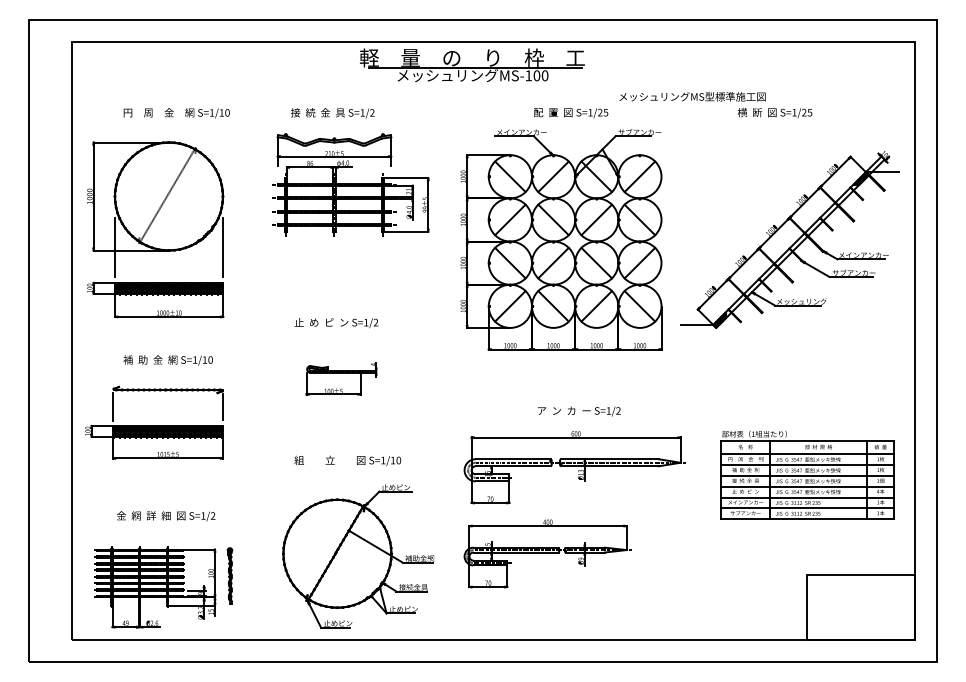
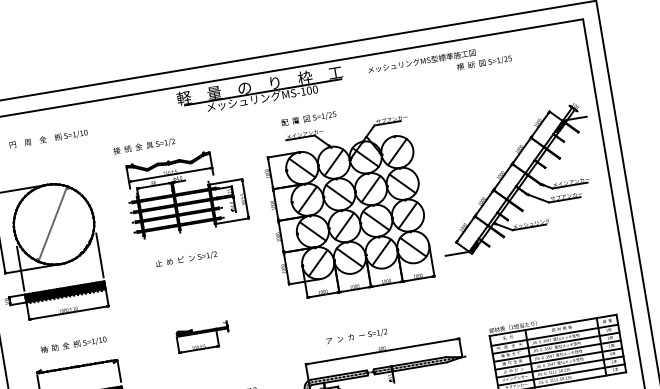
text: (715, 105) -> (439, 64), moved
text: (176, 113) -> (48, 139), moved
text: (332, 113) -> (144, 146), moved
text: (571, 113) -> (309, 119), moved
text: (336, 323) -> (186, 259), moved
text: (579, 411) -> (357, 336), moved

